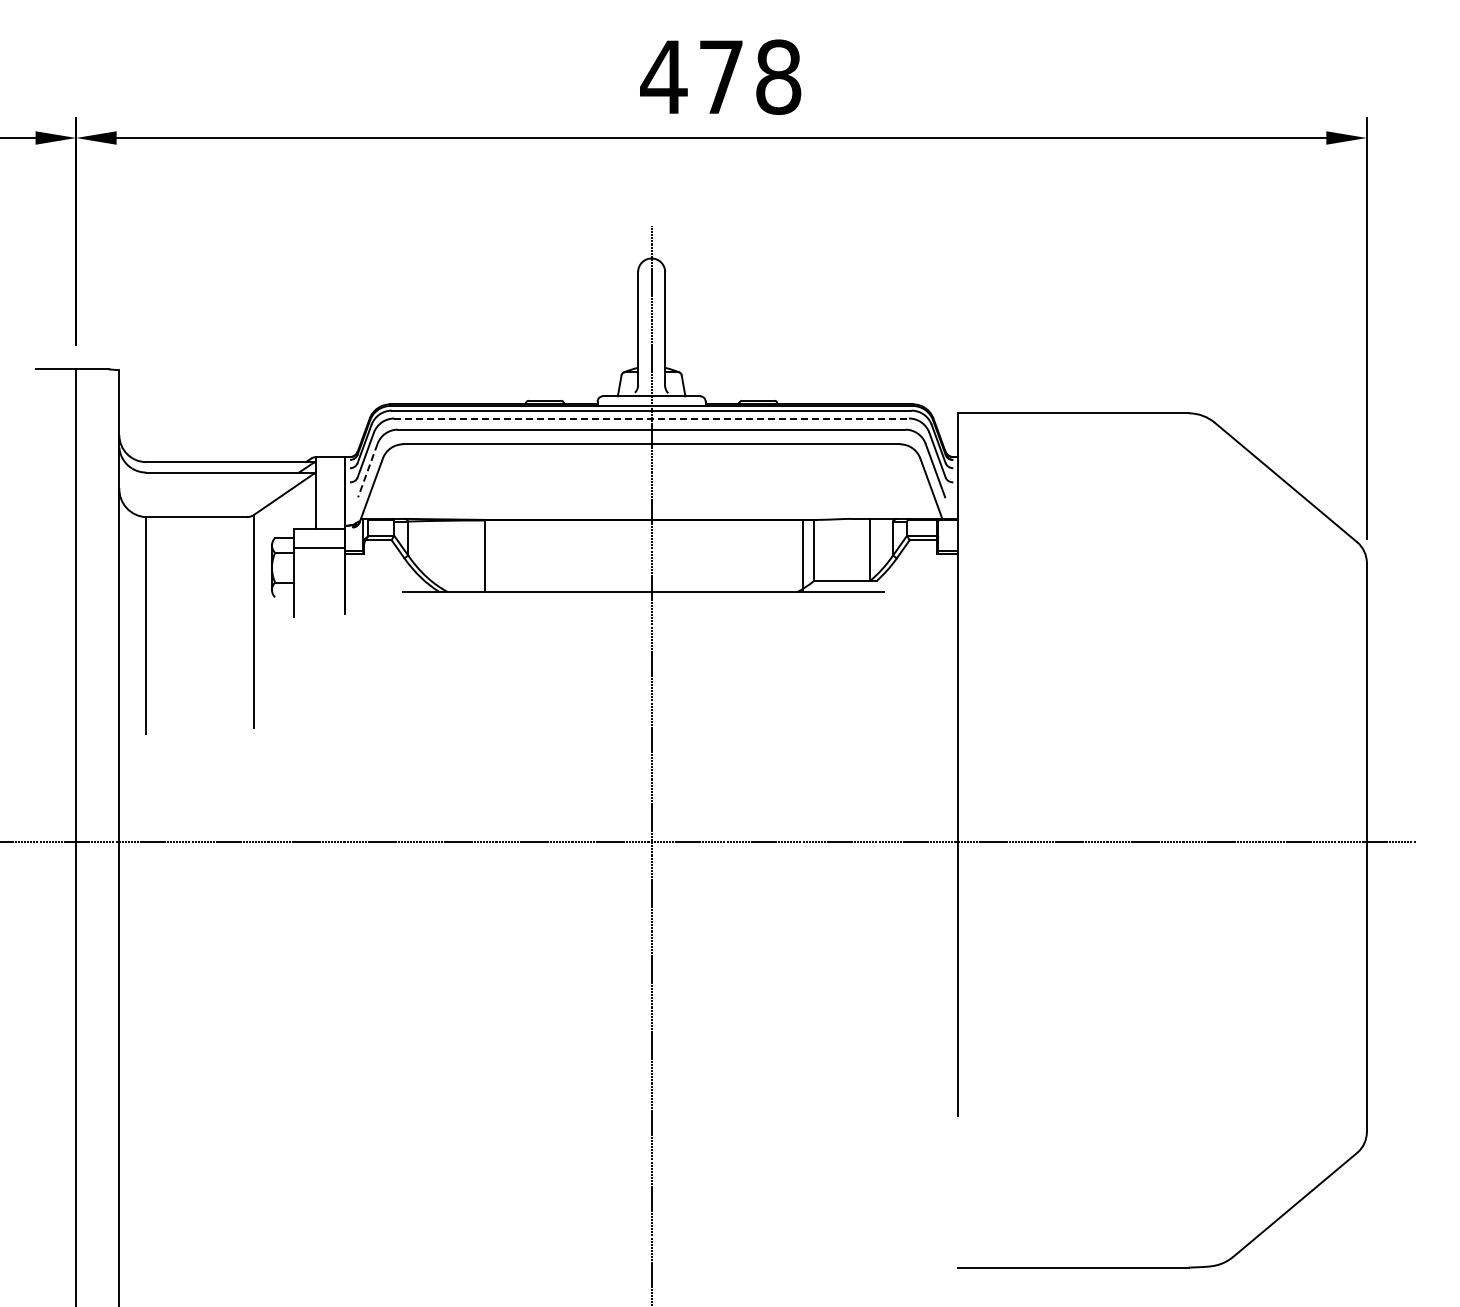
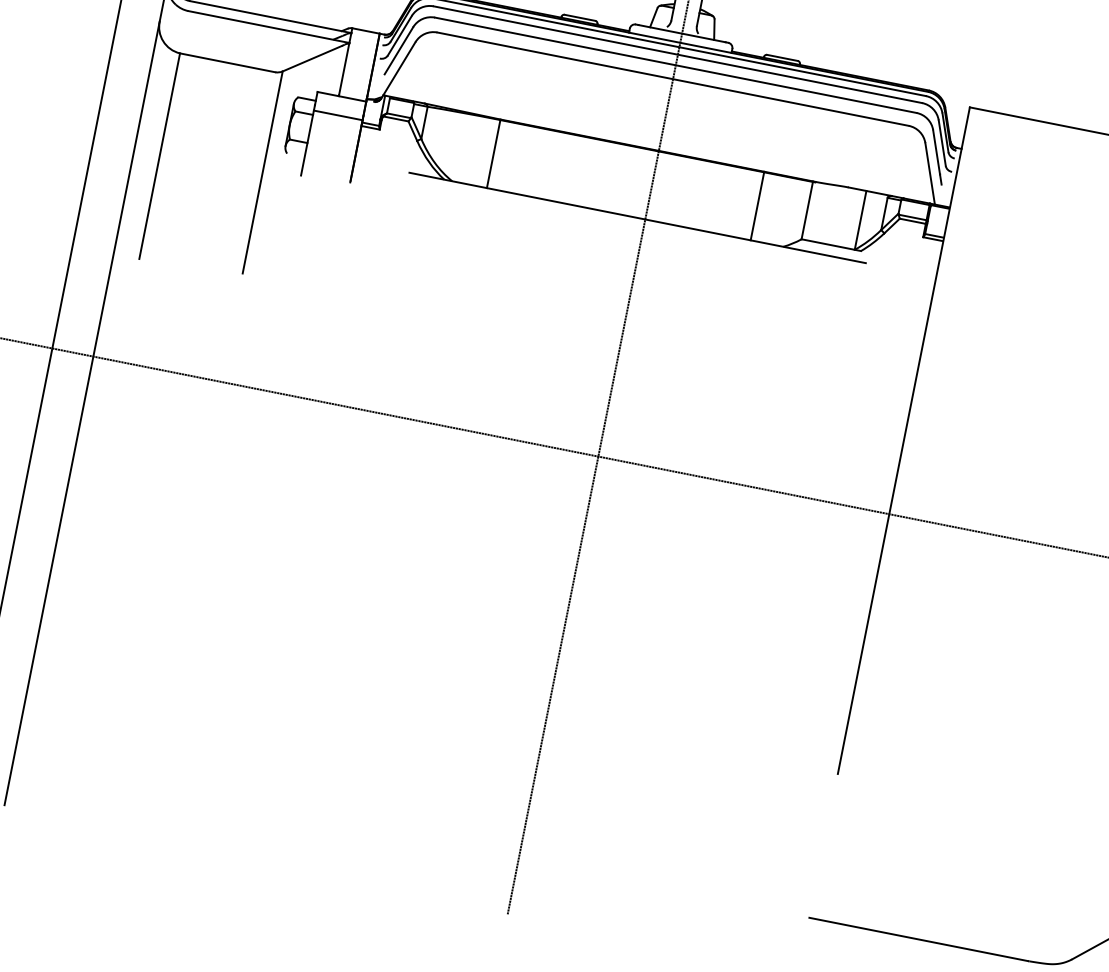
line: (652, 418) -> (678, 54), dashed -> solid
line: (367, 471) -> (398, 51), dashed -> solid
line: (802, 555) -> (757, 205), moved

